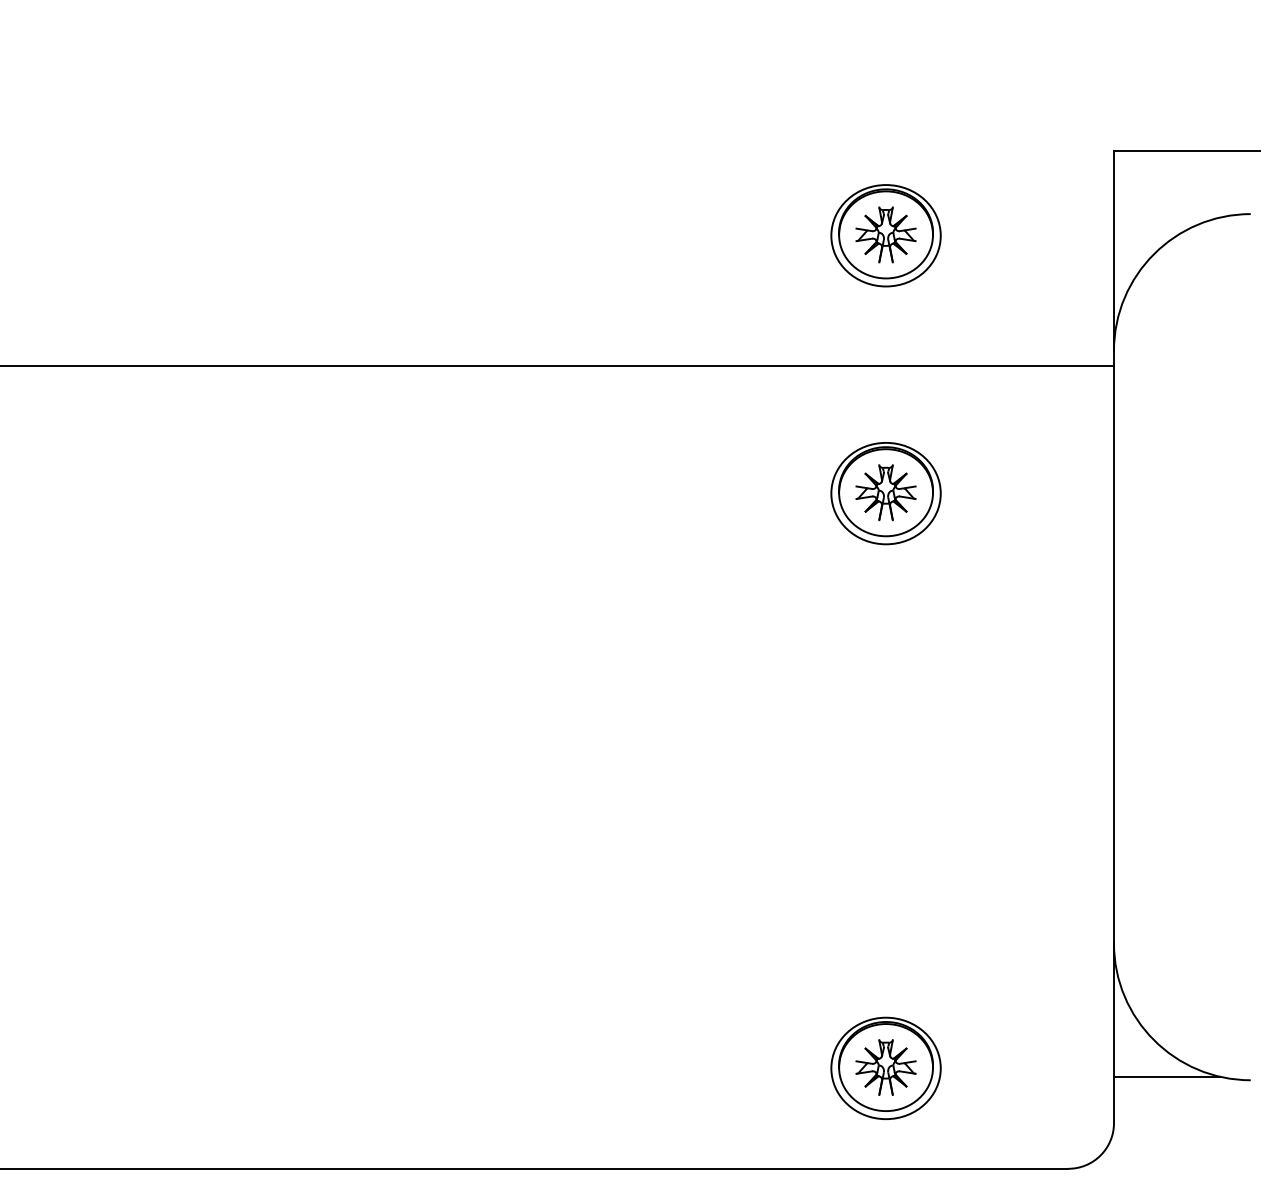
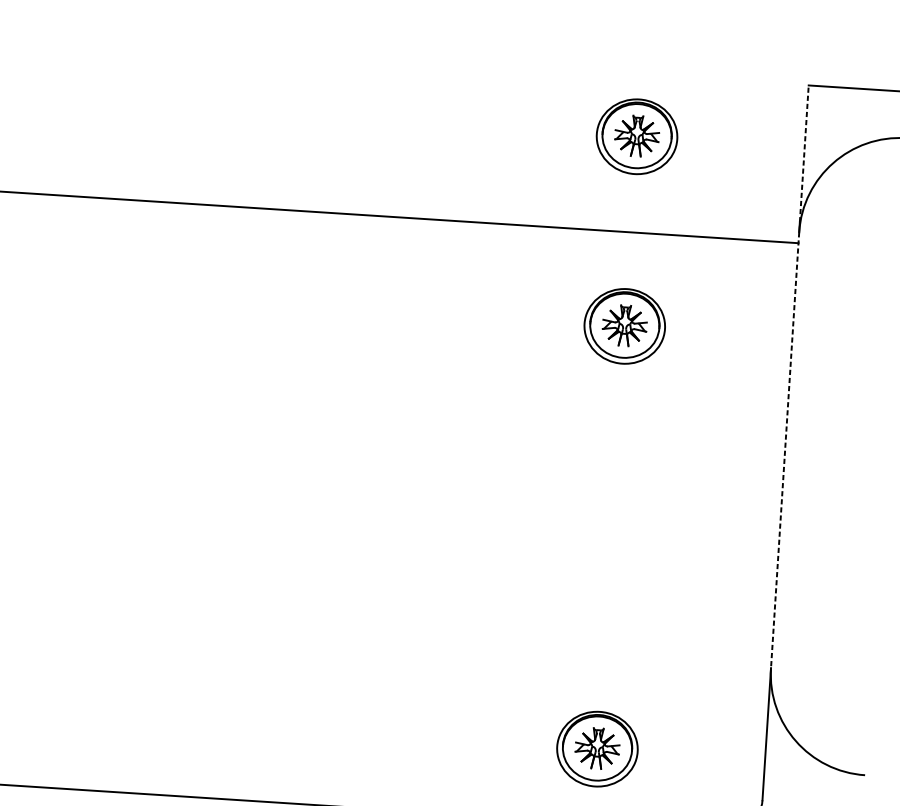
line: (1114, 244) -> (804, 154), solid -> dashed
line: (1114, 647) -> (785, 450), solid -> dashed
line: (1167, 1076) -> (804, 768), removed

